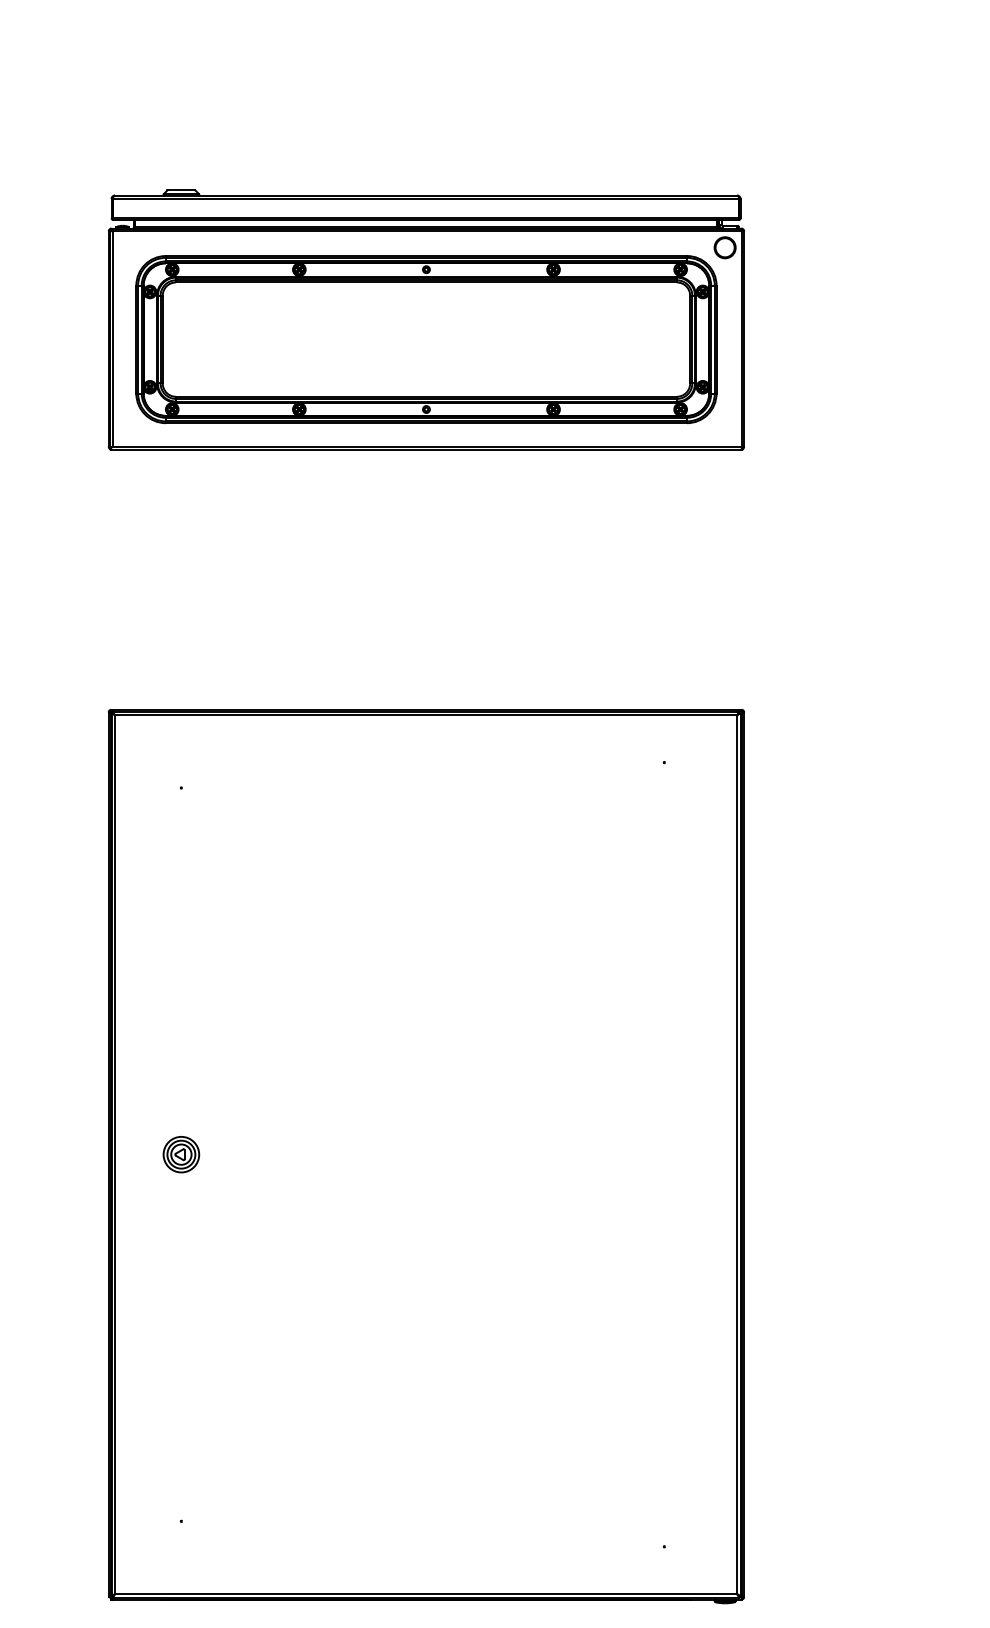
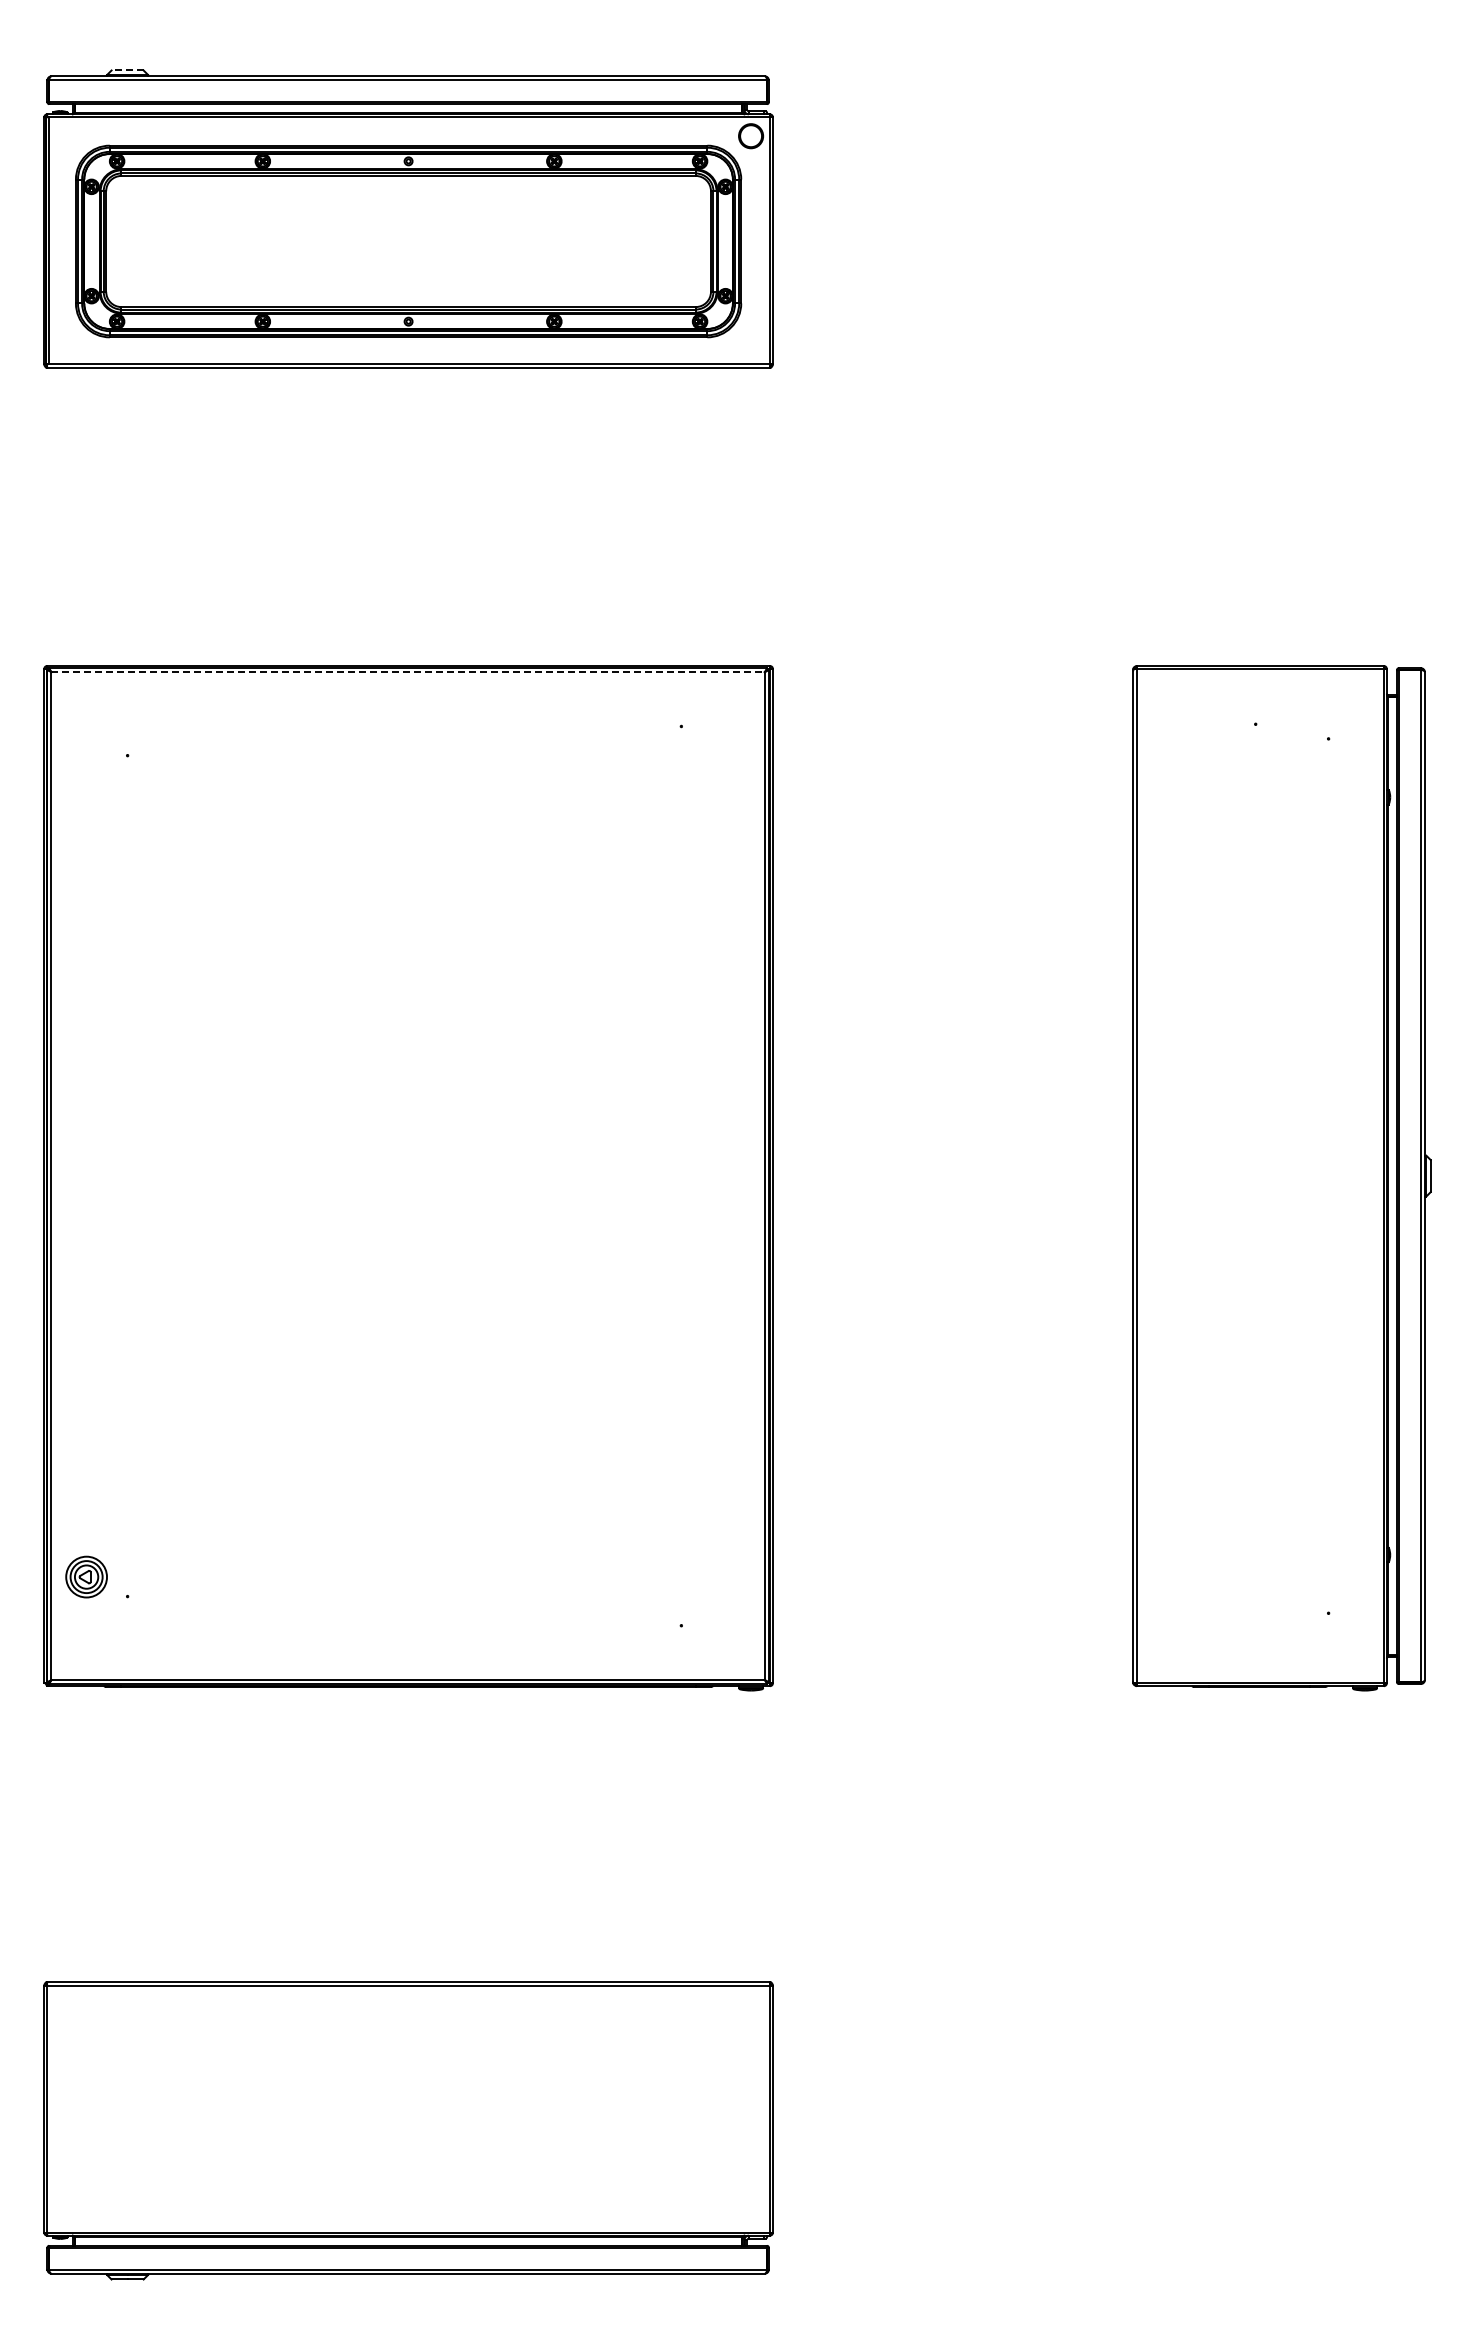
line: (181, 190) -> (127, 70), solid -> dashed
line: (426, 715) -> (408, 672), solid -> dashed
part: (181, 1154) -> (86, 1576), moved

